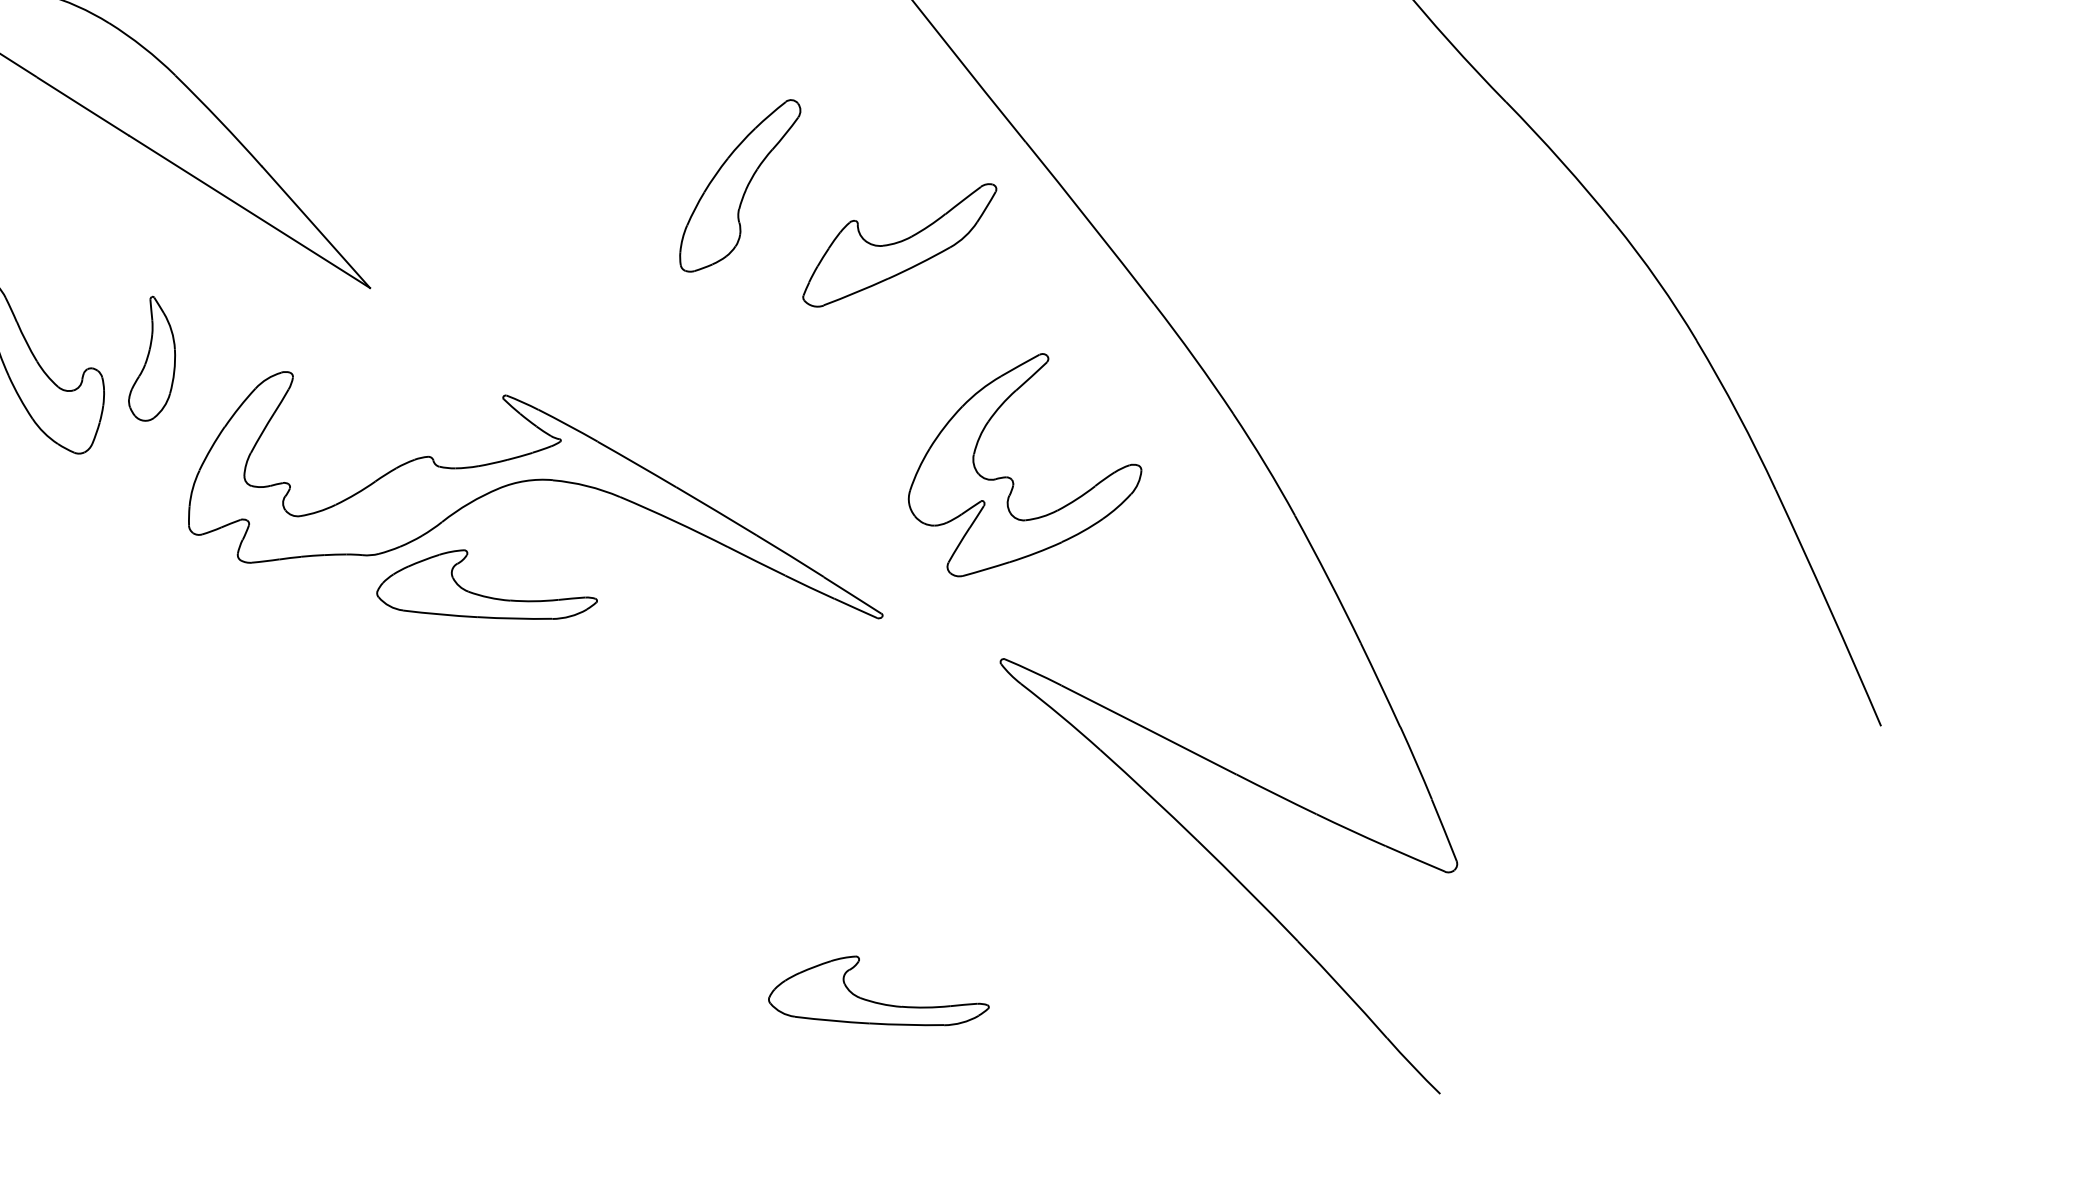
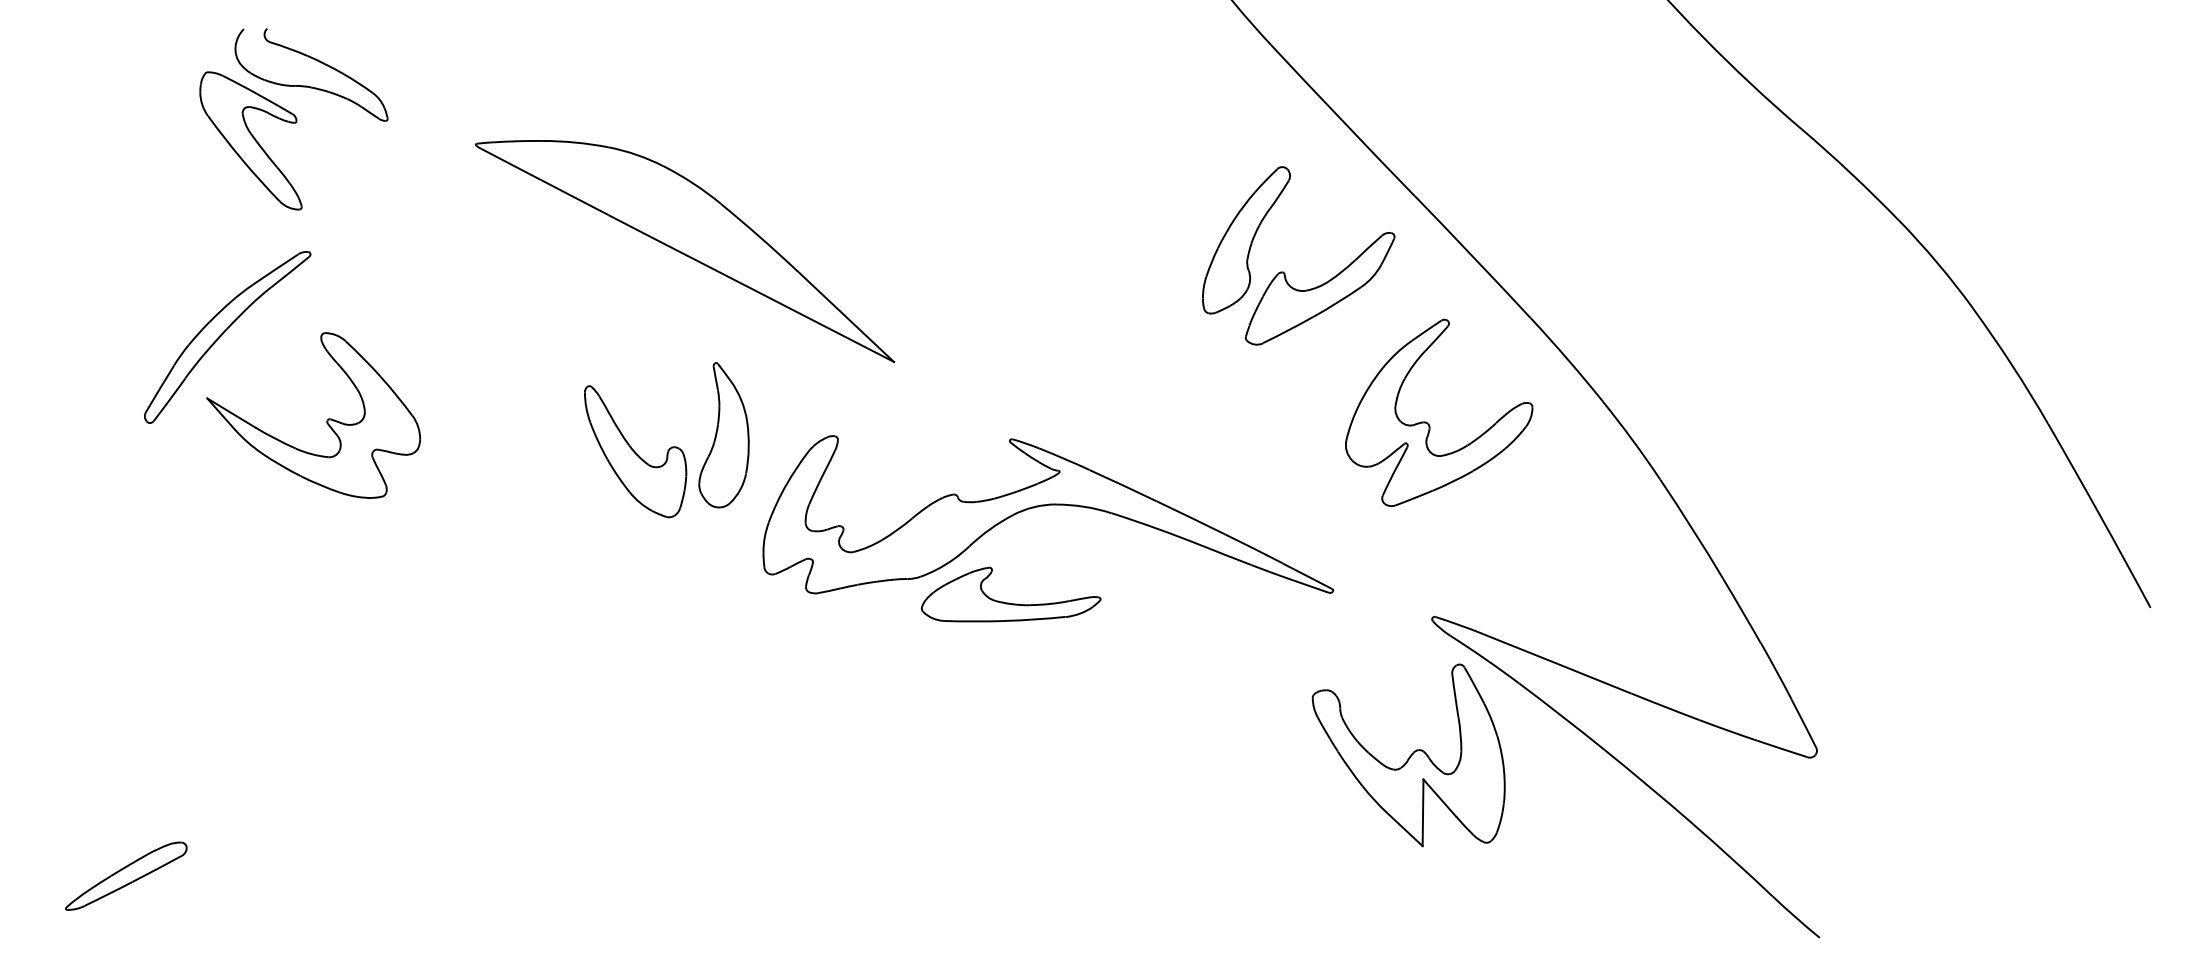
part: (740, 186) -> (1246, 240), moved
part: (153, 359) -> (723, 435), size x1.43
part: (1012, 479) -> (1428, 423), moved
part: (956, 825) -> (1408, 755), added
part: (876, 1001) -> (1356, 903), removed

